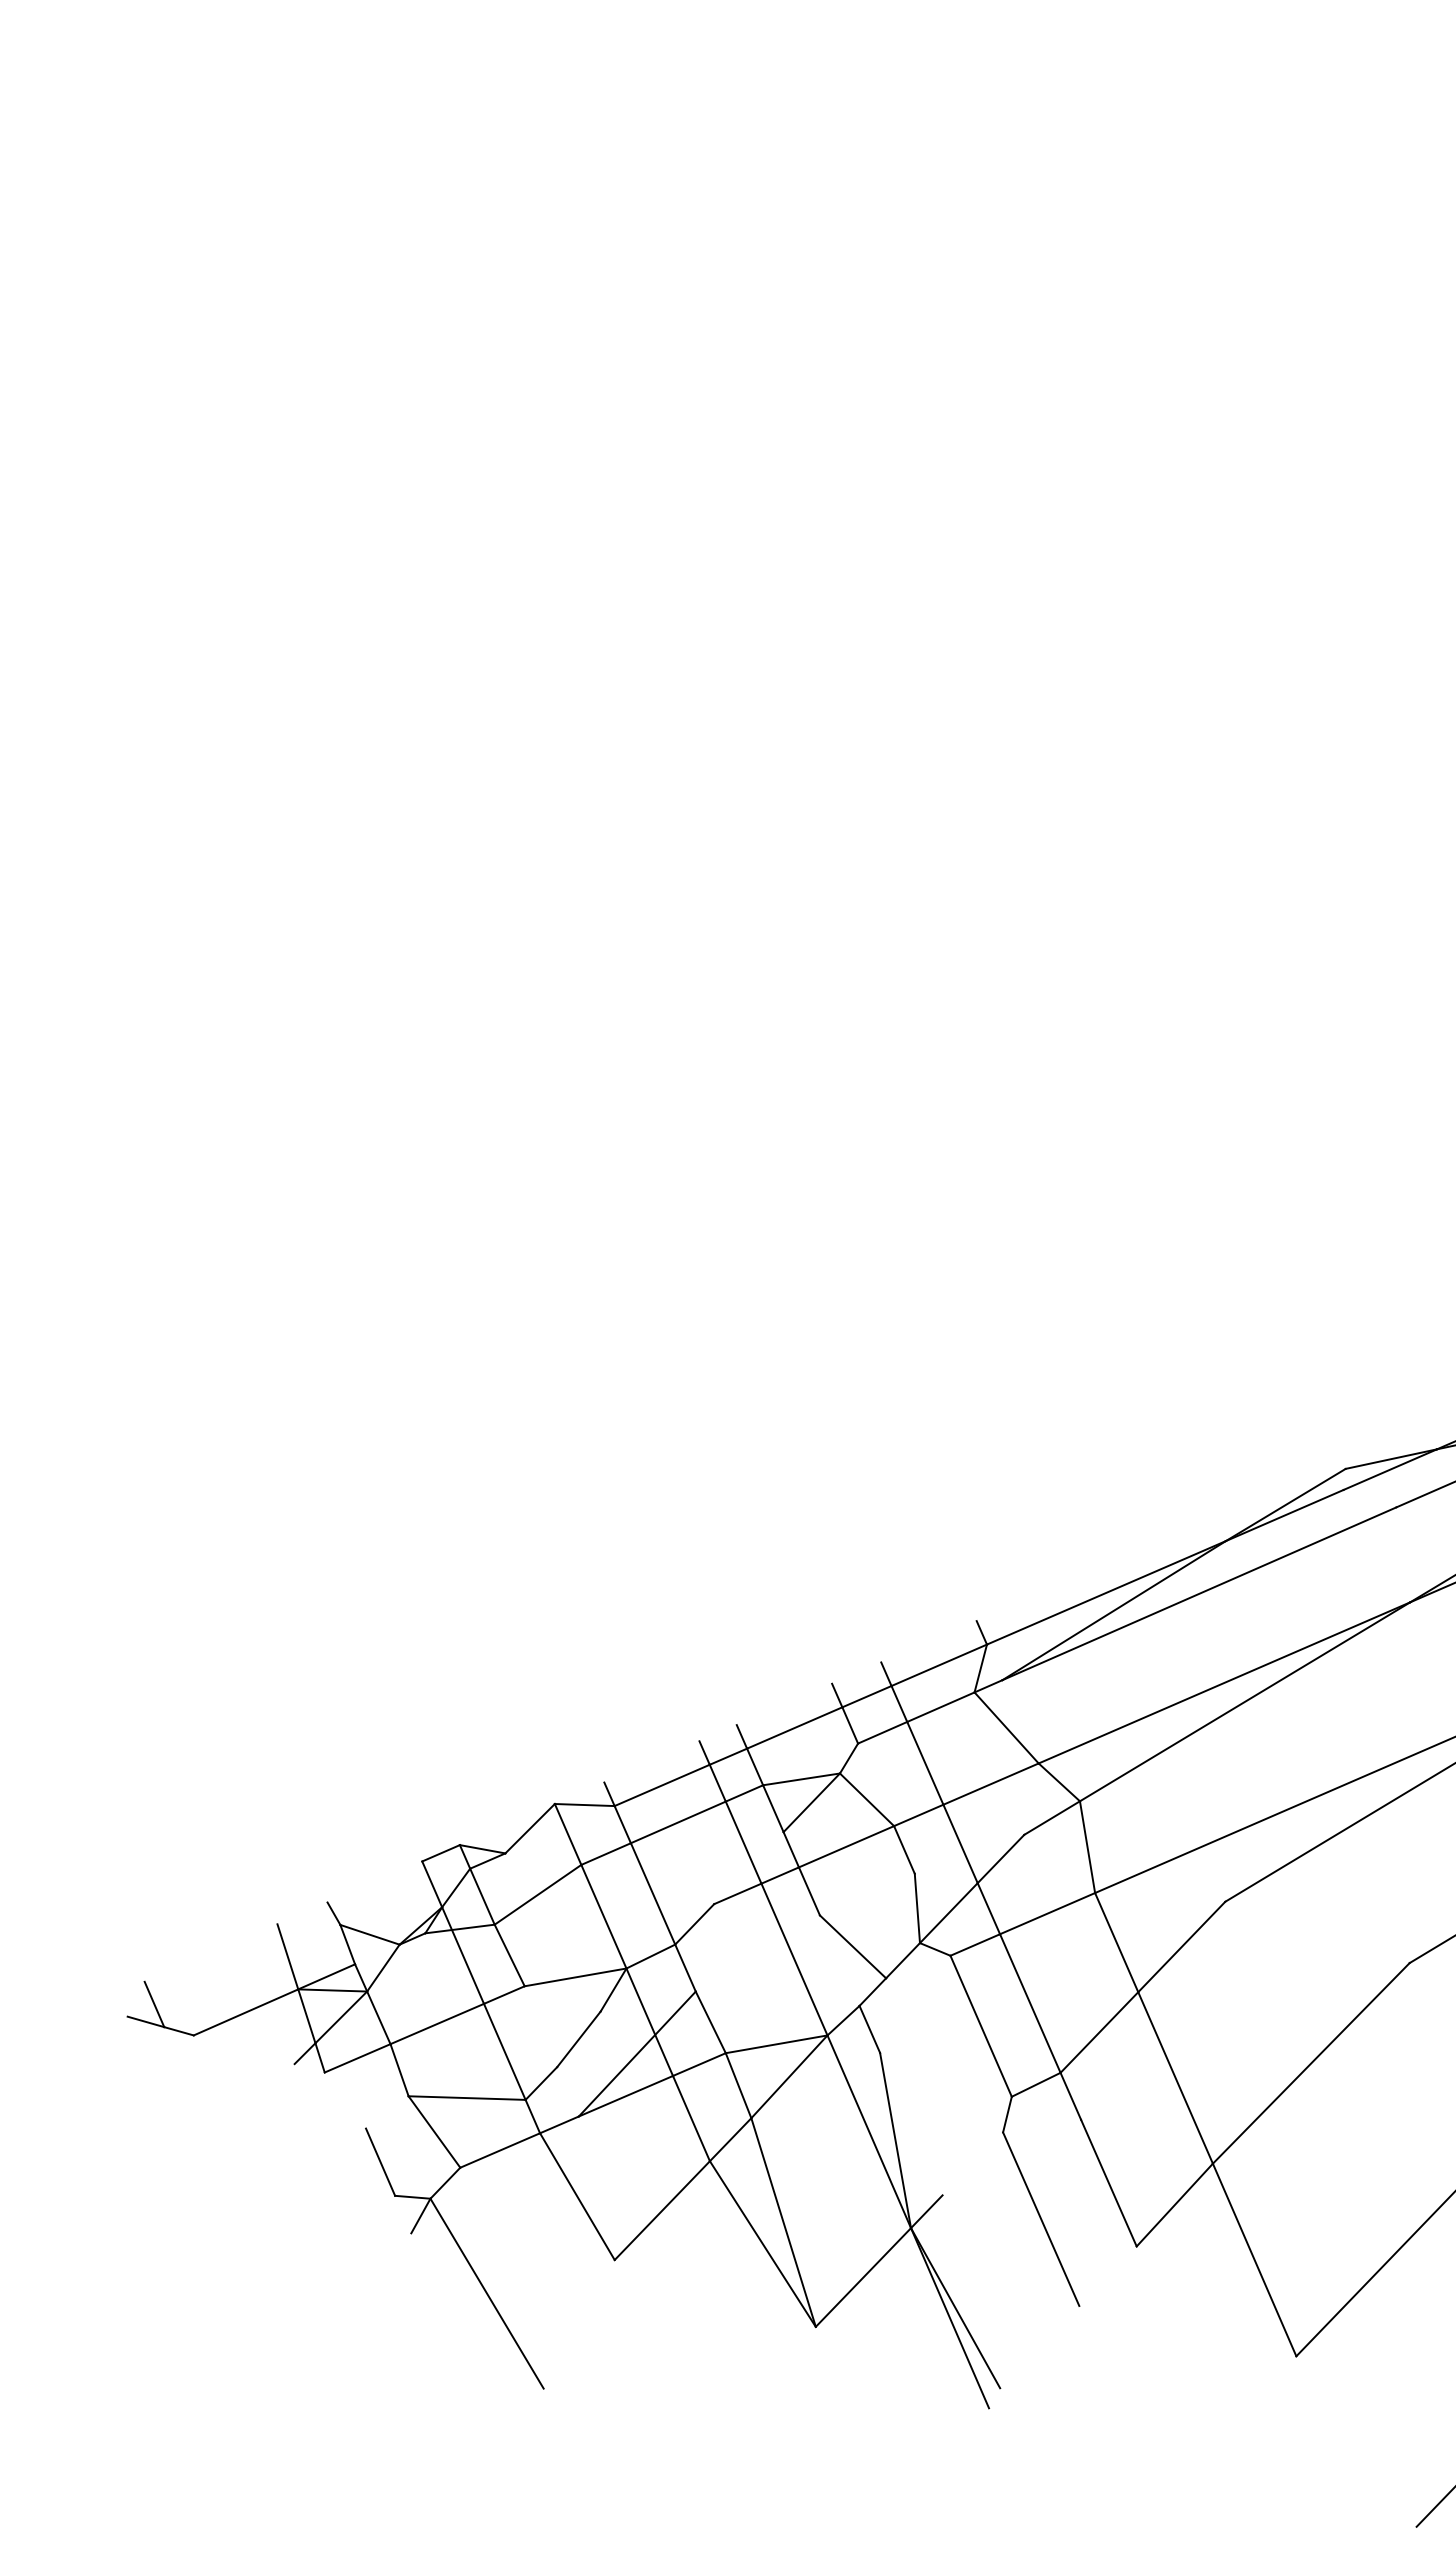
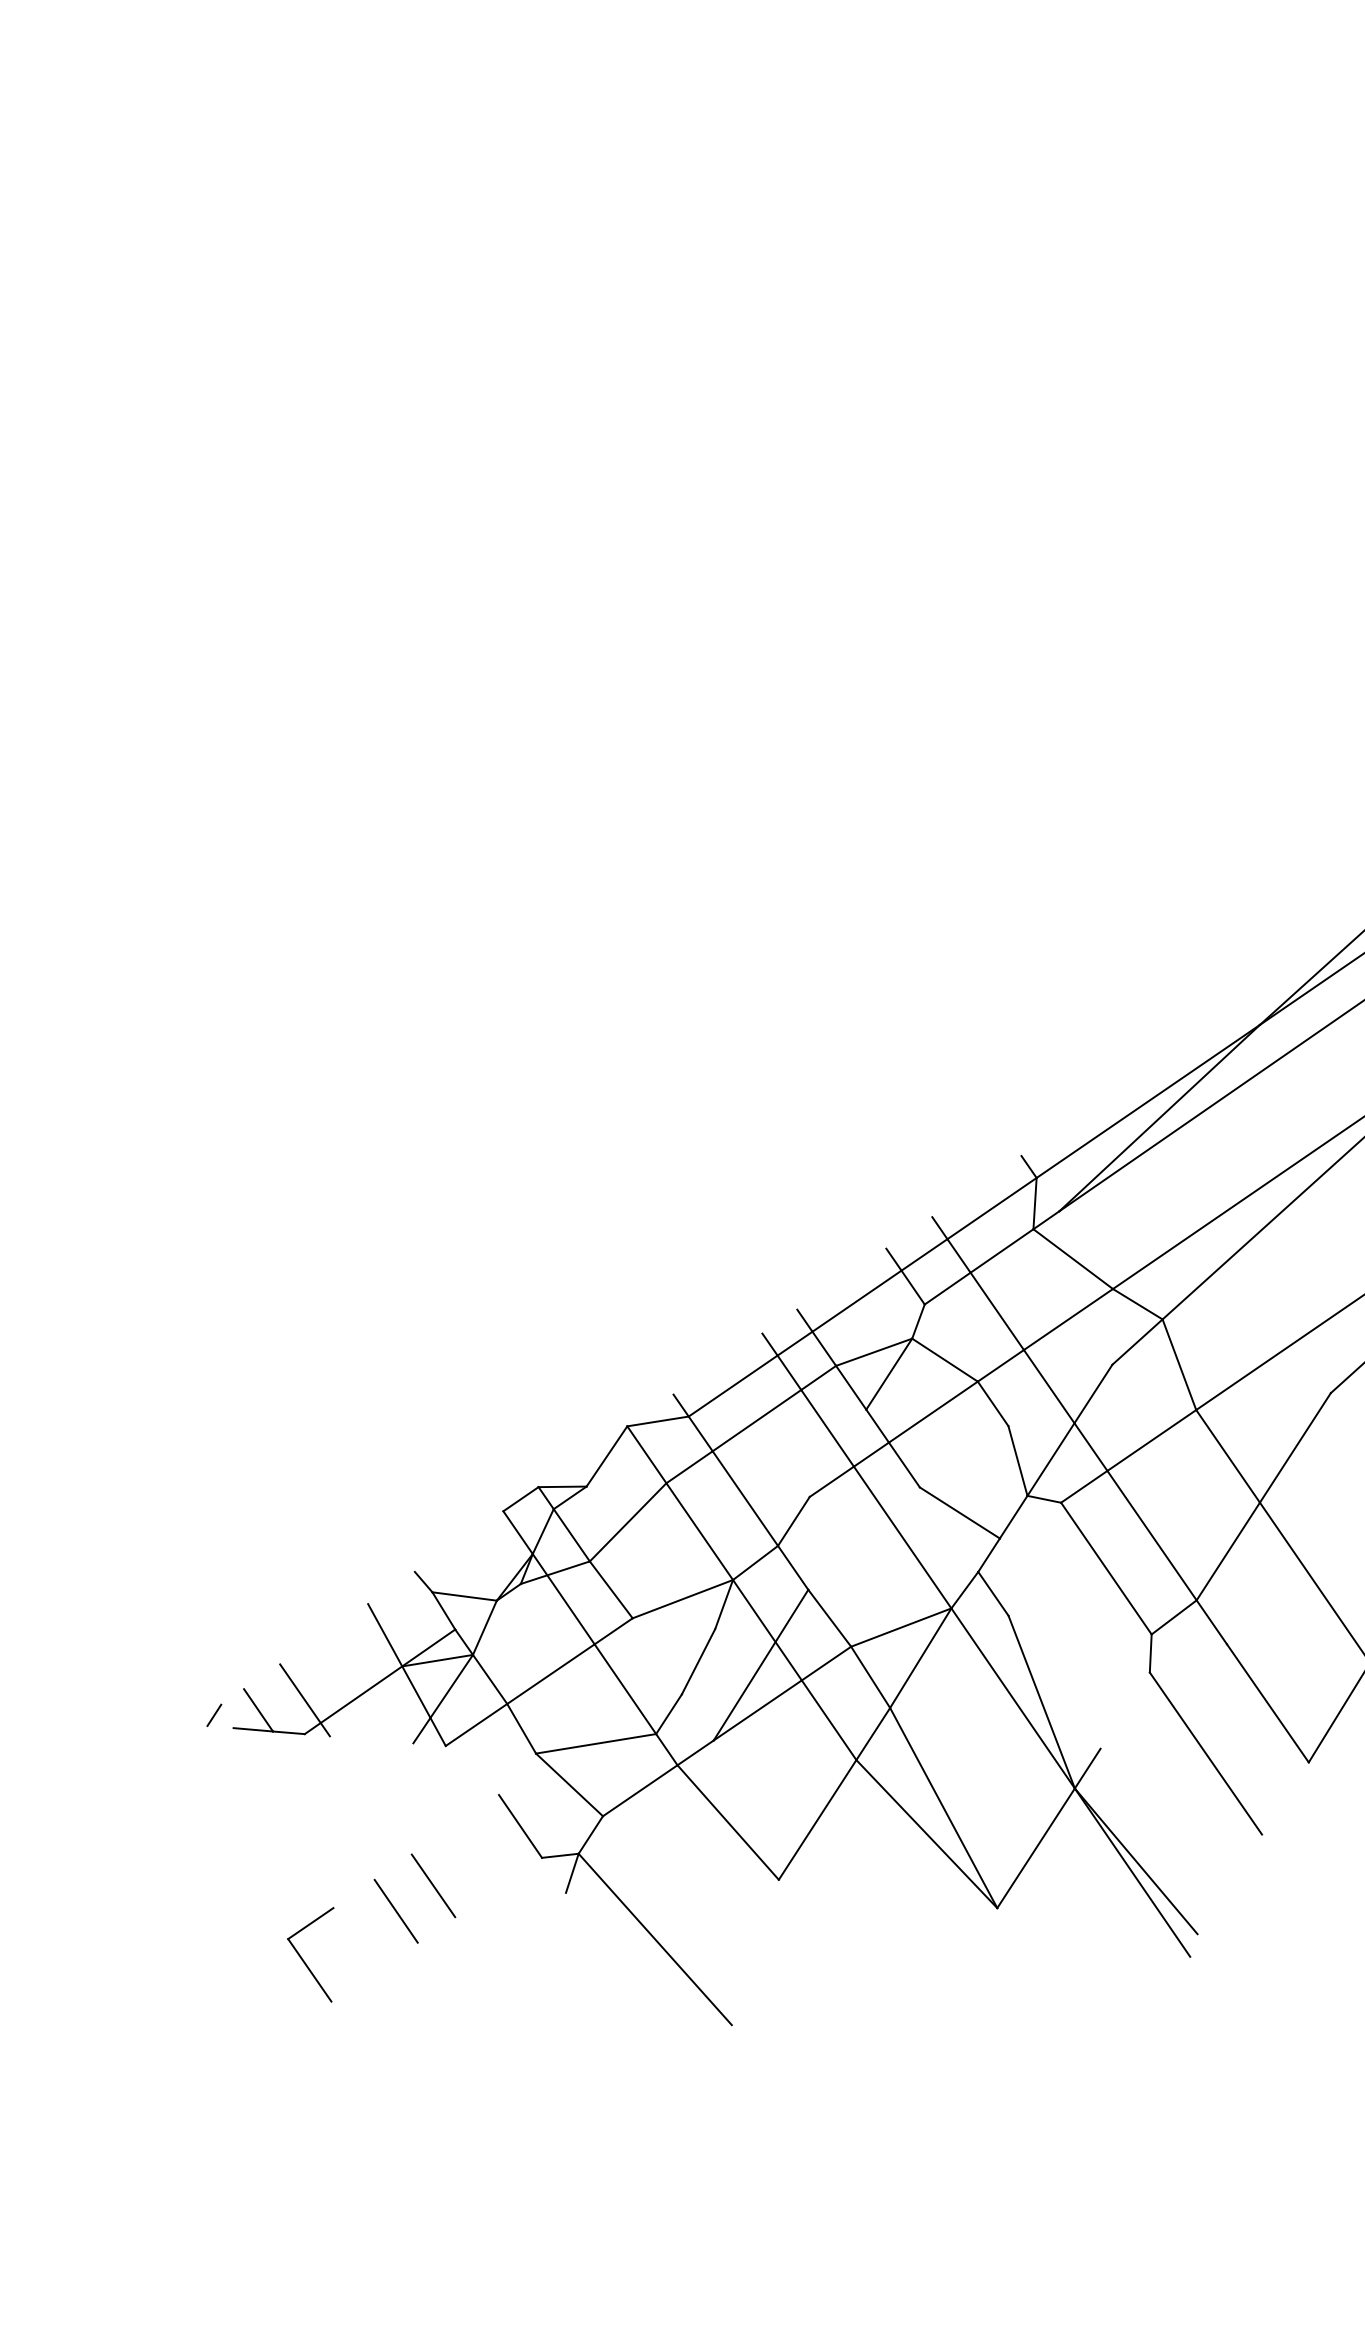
line: (111, 2000) -> (213, 1714), added
line: (200, 2003) -> (305, 1700), added
line: (287, 2201) -> (433, 1884), added
line: (247, 2219) -> (396, 1911), added
part: (153, 2252) -> (306, 1963), added

